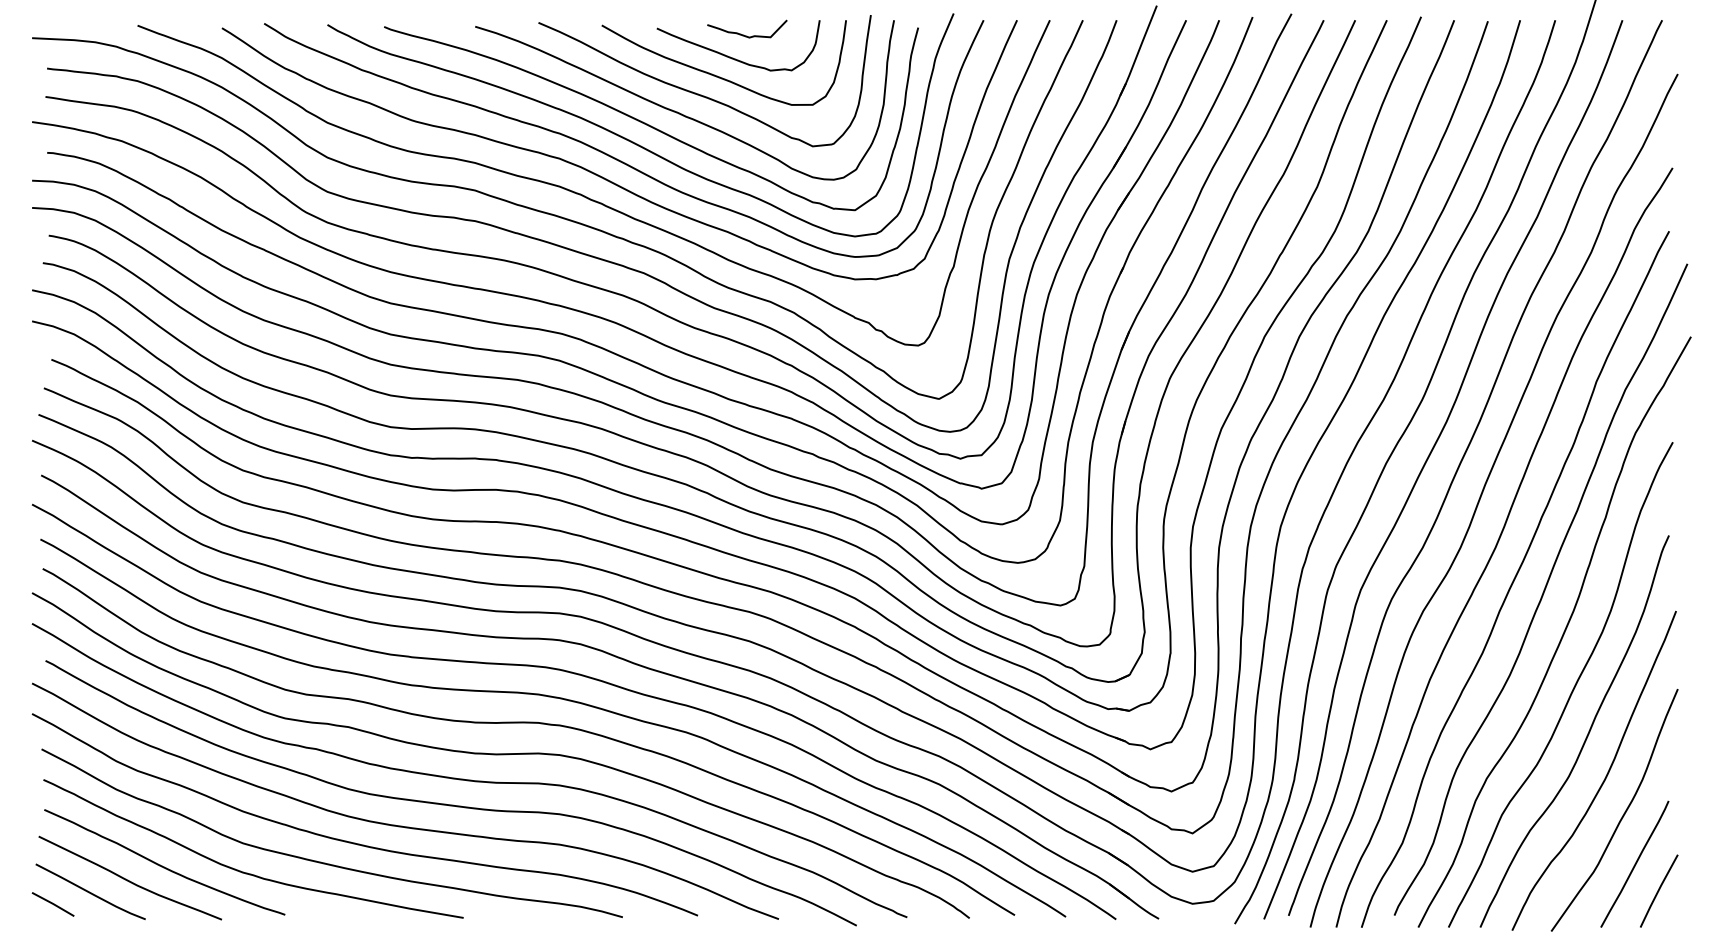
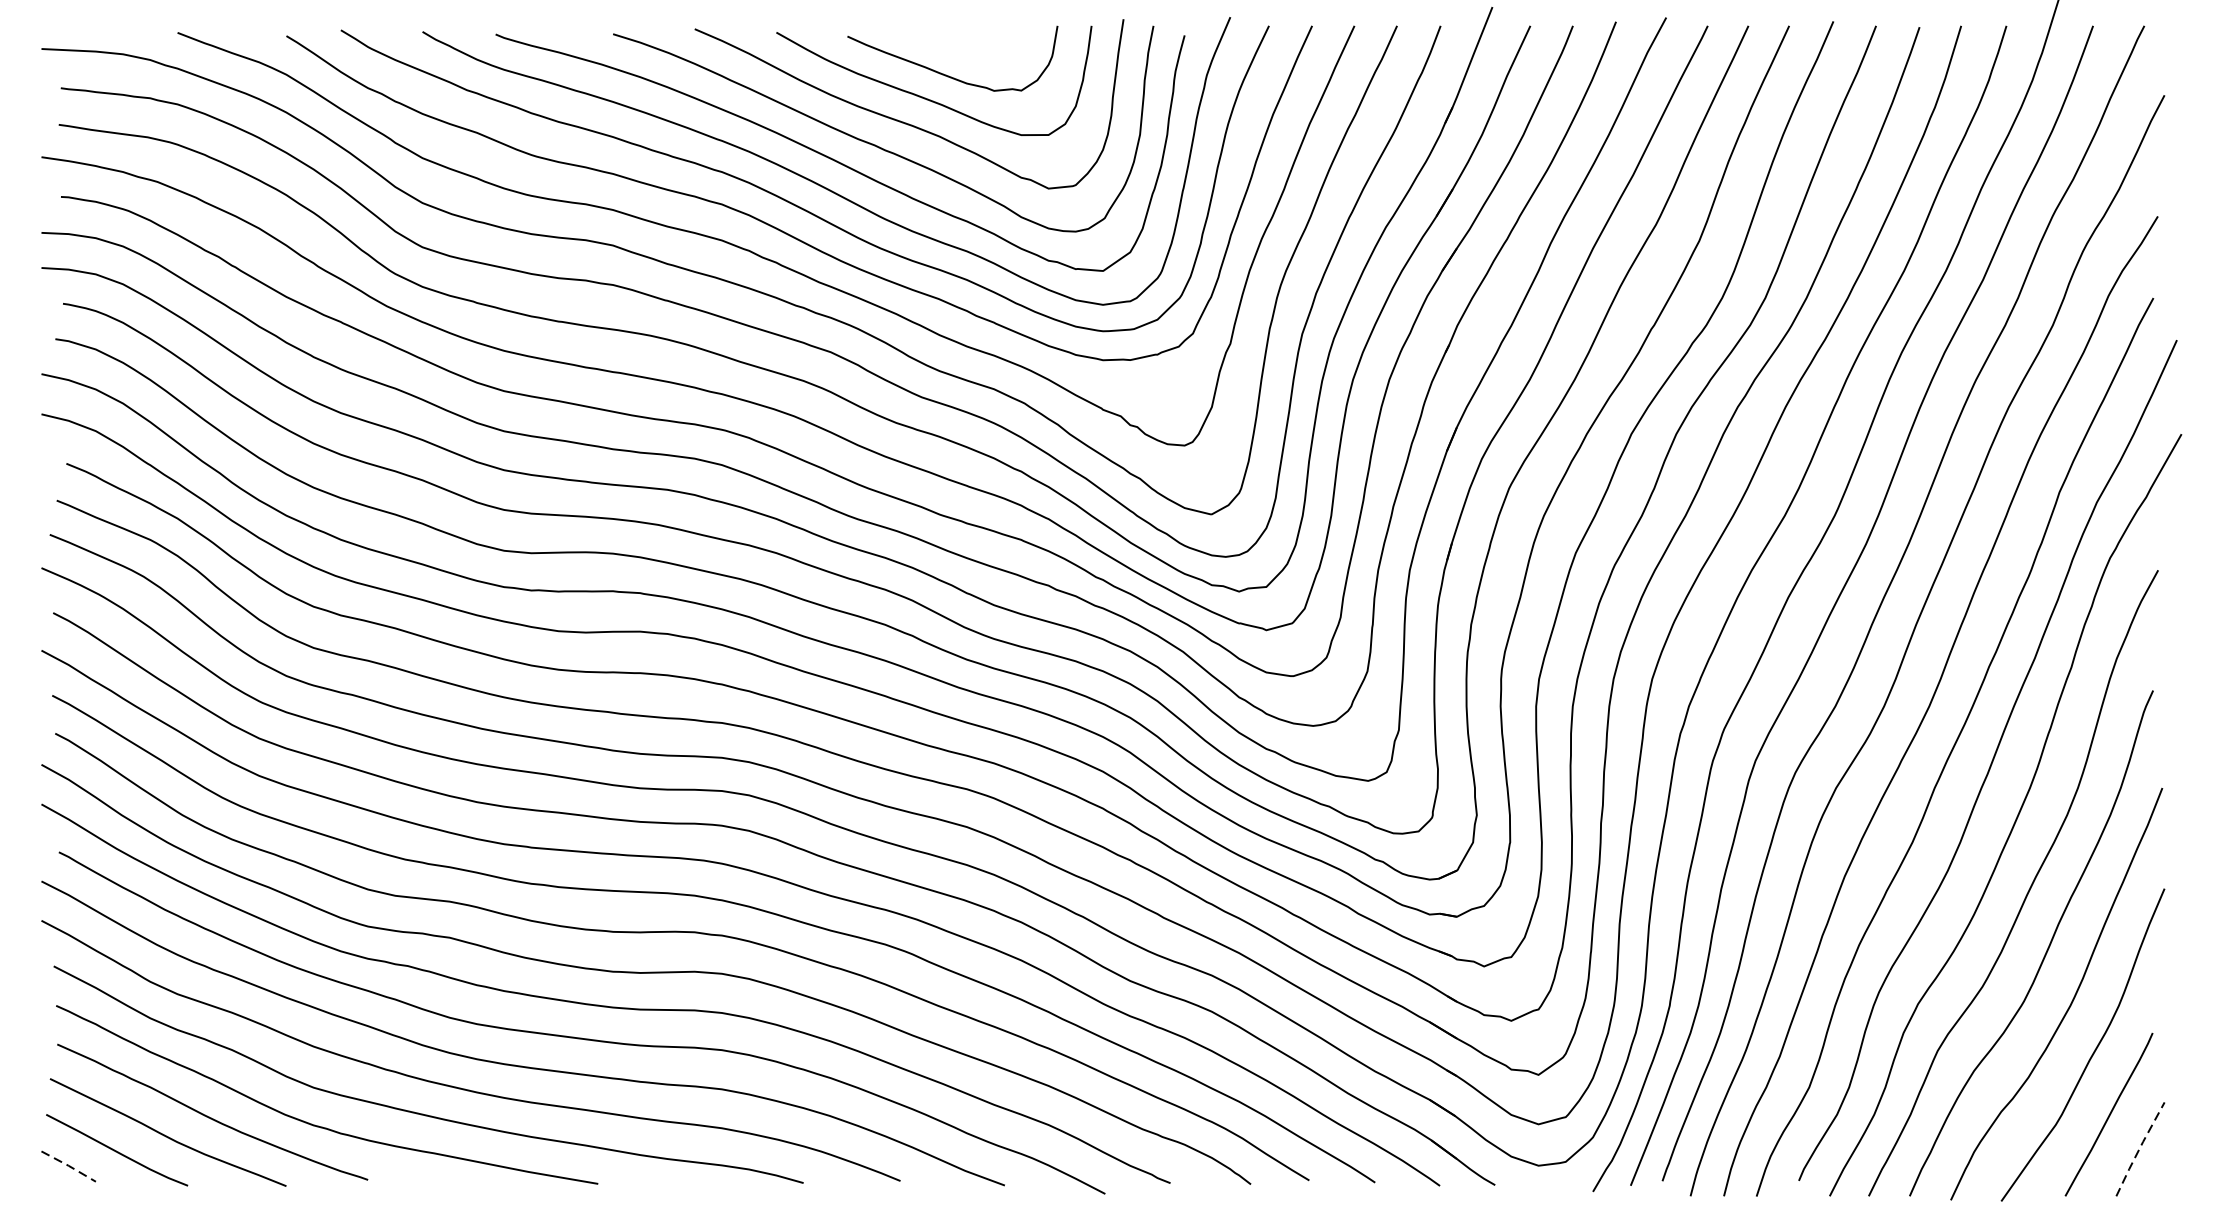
curve: (746, 35) -> (963, 45), removed
line: (1658, 890) -> (2139, 1148), solid -> dashed
line: (53, 903) -> (69, 1165), solid -> dashed

